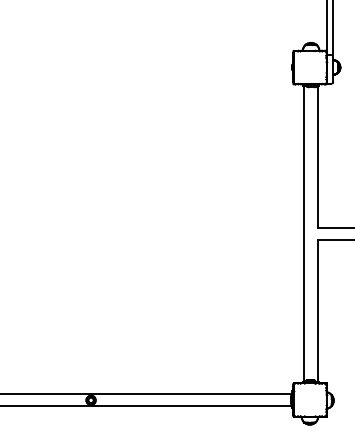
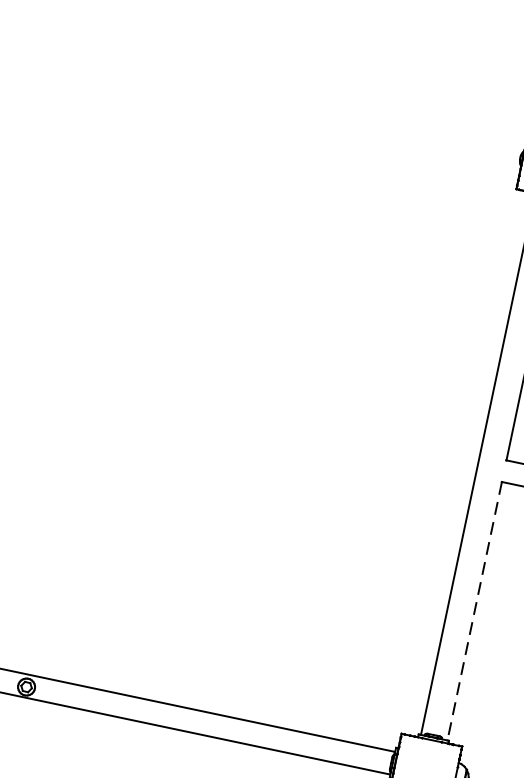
line: (318, 310) -> (475, 610), solid -> dashed

